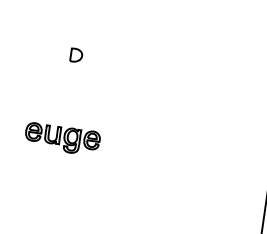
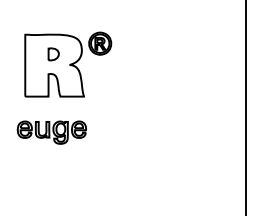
part: (90, 68) -> (68, 64), added

